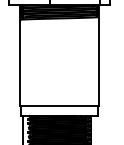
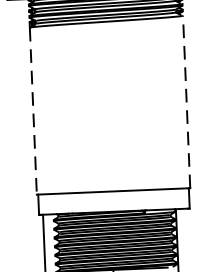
line: (98, 60) -> (185, 100), solid -> dashed
line: (20, 62) -> (34, 110), solid -> dashed

